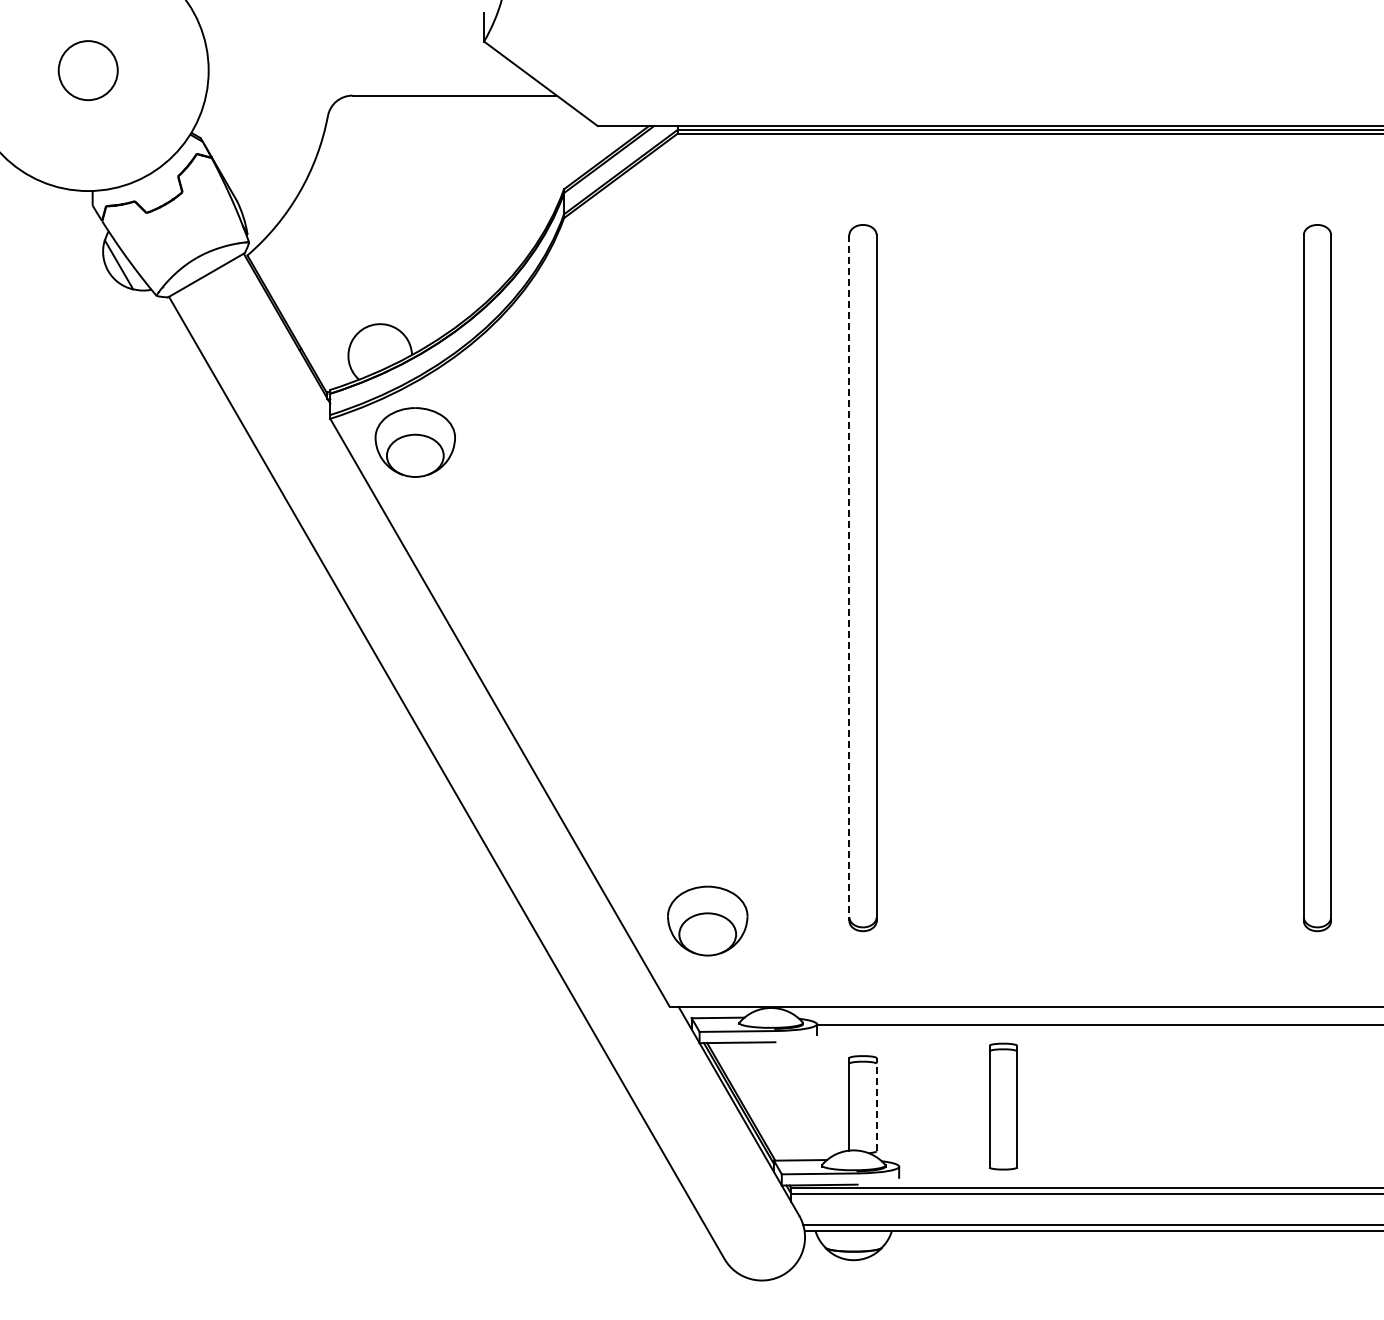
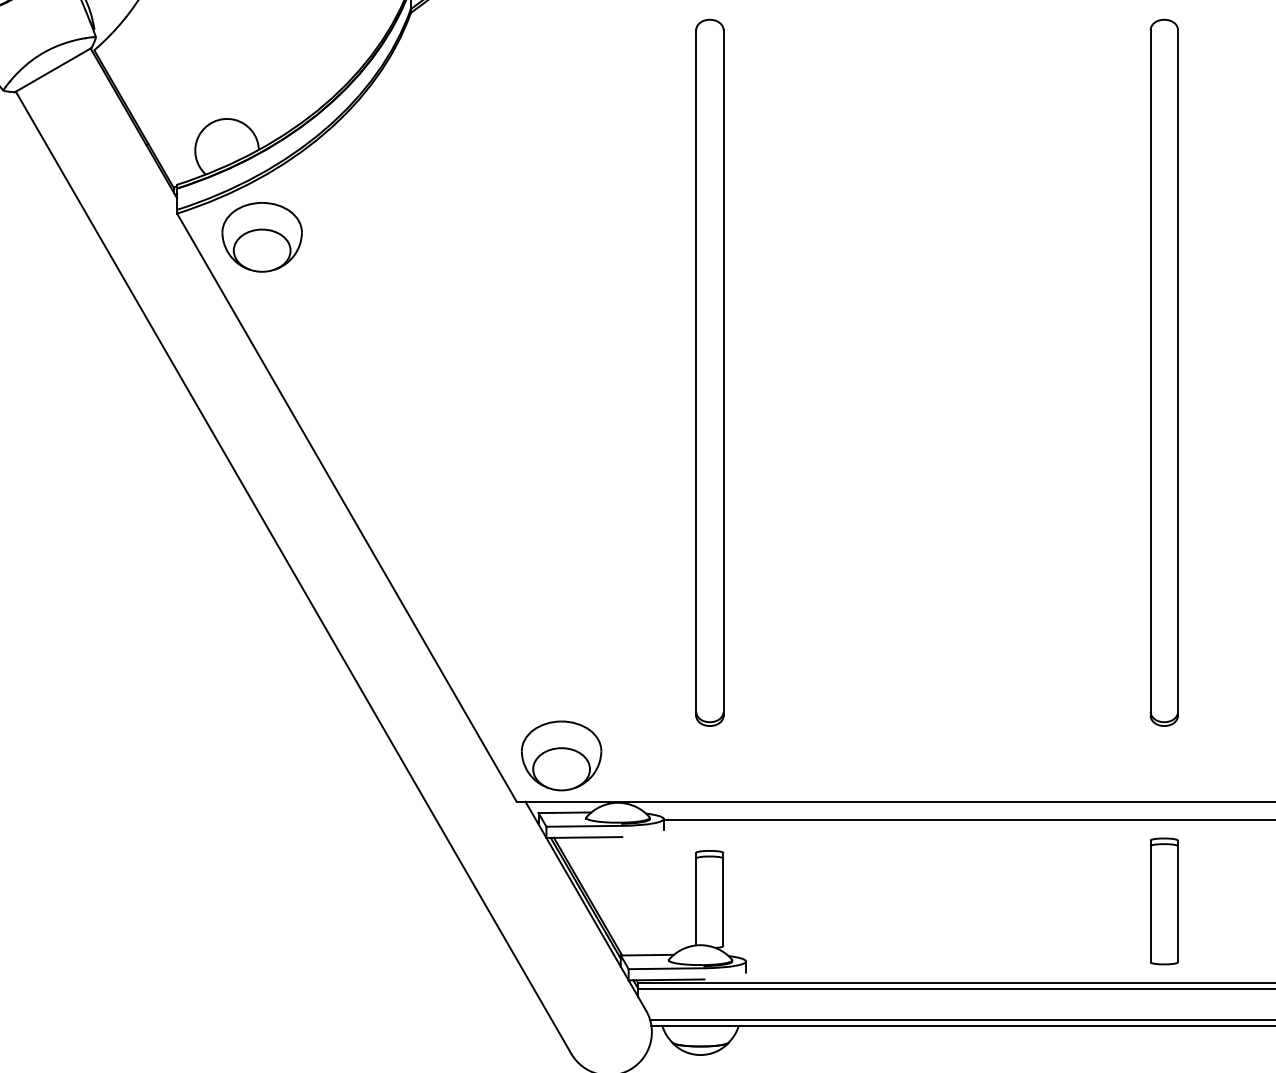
line: (849, 578) -> (696, 373), dashed -> solid
part: (707, 920) -> (561, 755), moved
line: (876, 1104) -> (723, 899), dashed -> solid
part: (1003, 1106) -> (1164, 901), moved

